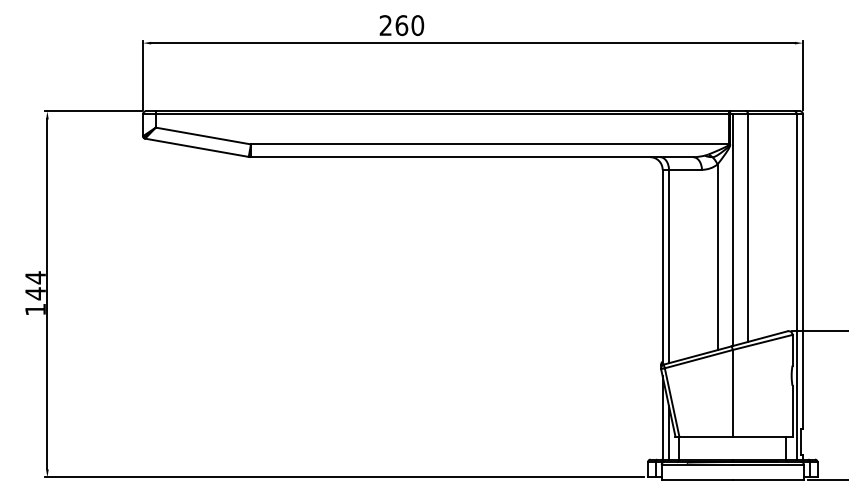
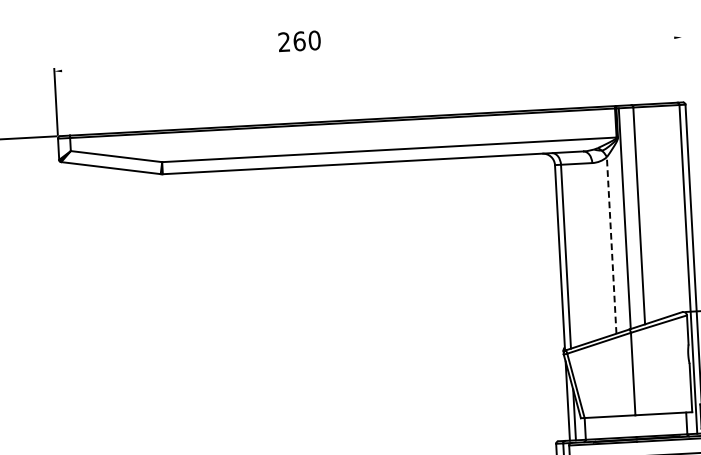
line: (472, 43) -> (367, 54), removed
line: (802, 74) -> (683, 67), removed
line: (717, 257) -> (611, 245), solid -> dashed

